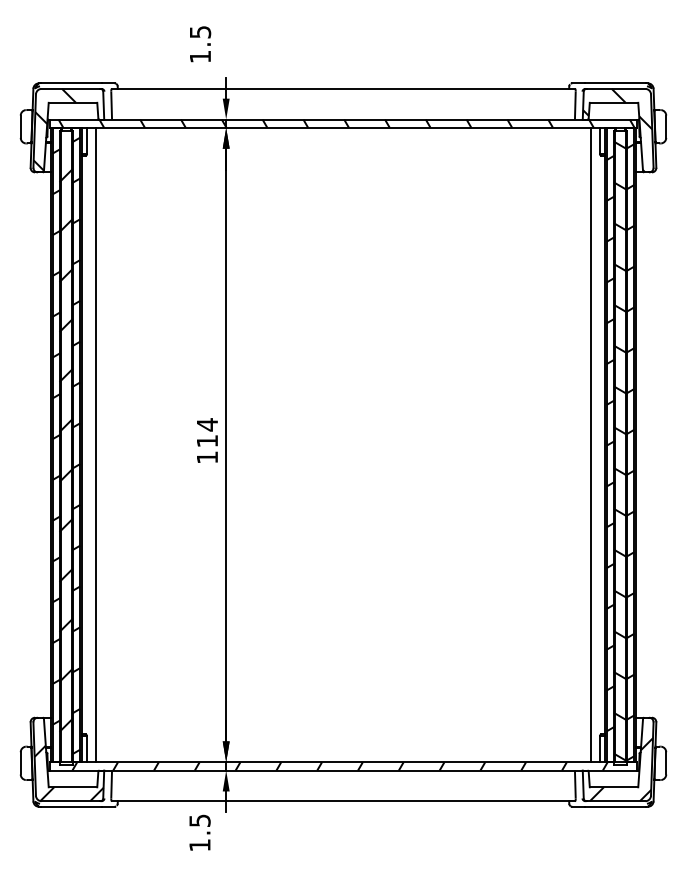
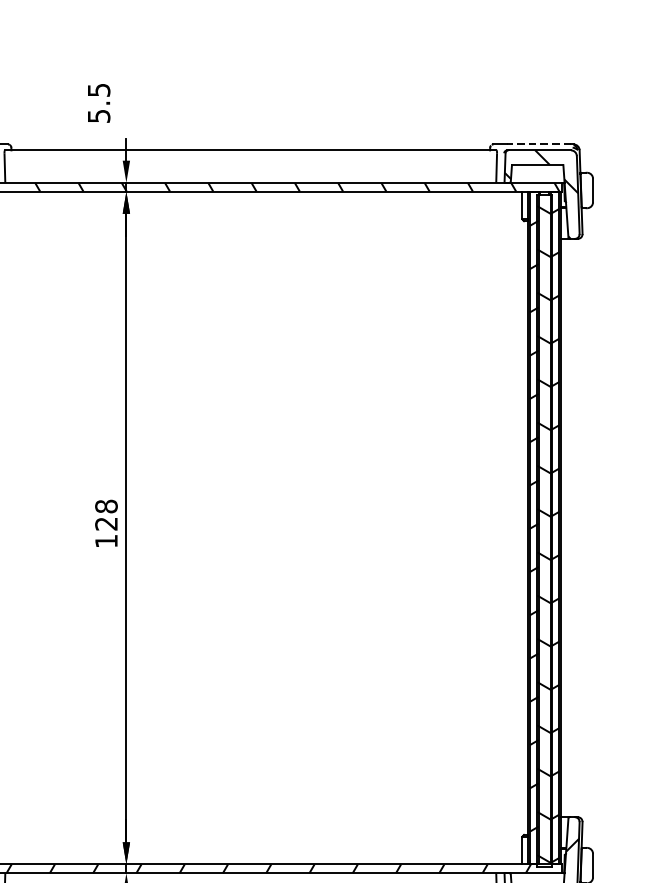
text: (200, 56) -> (99, 115), 1.5 -> 5.5
line: (615, 83) -> (539, 144), solid -> dashed
text: (207, 432) -> (106, 514), 114 -> 128
line: (591, 444) -> (513, 527), removed

